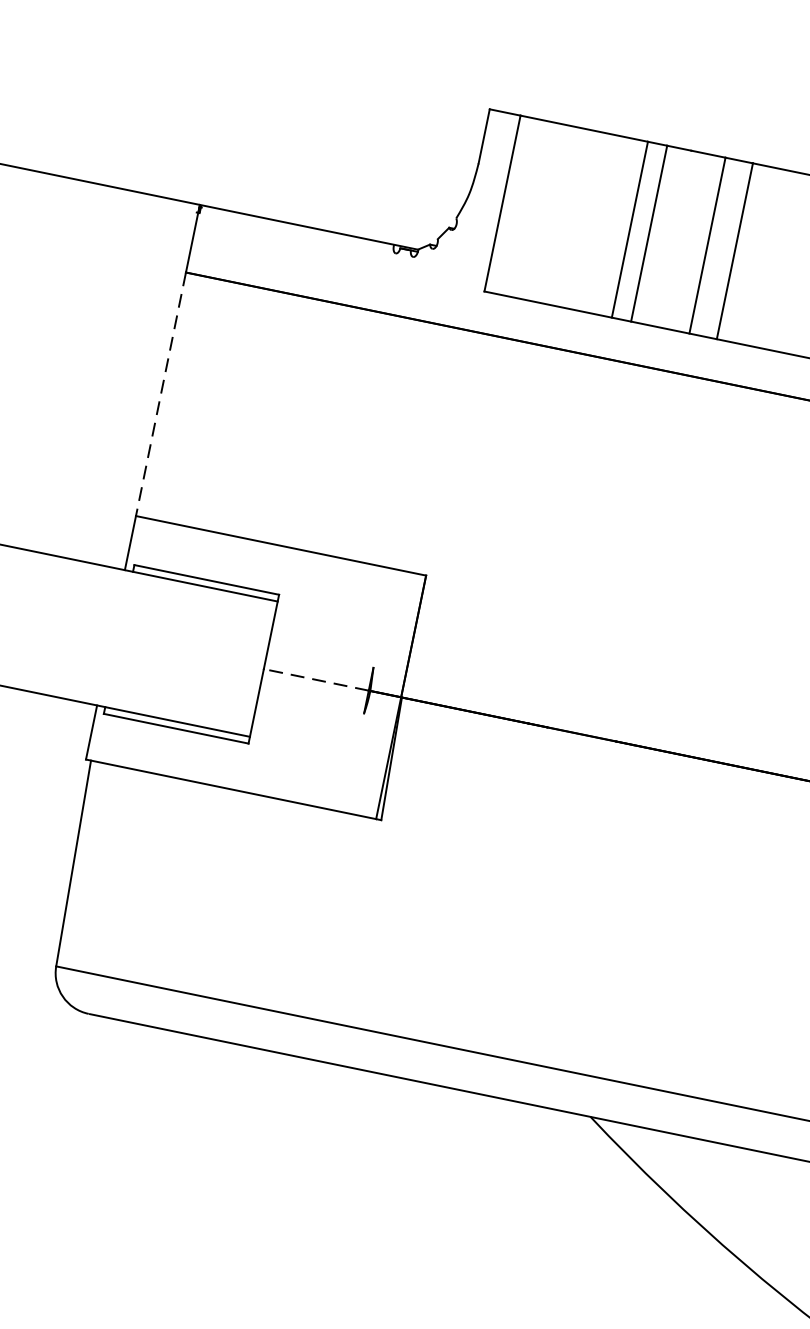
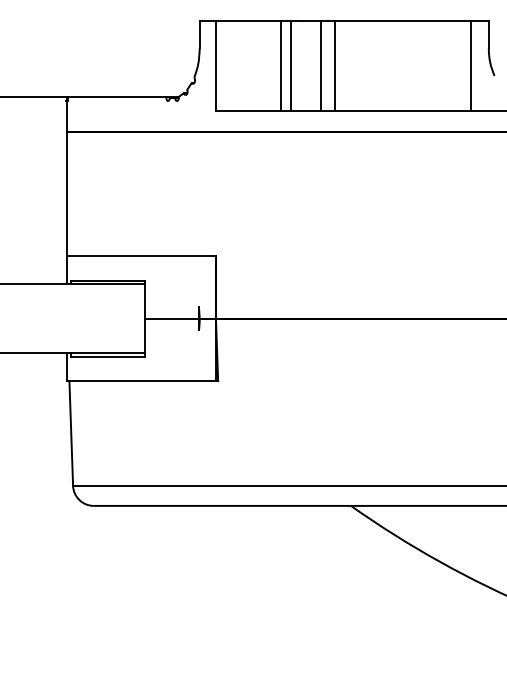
line: (160, 395) -> (66, 194), dashed -> solid
line: (317, 679) -> (172, 318), dashed -> solid

